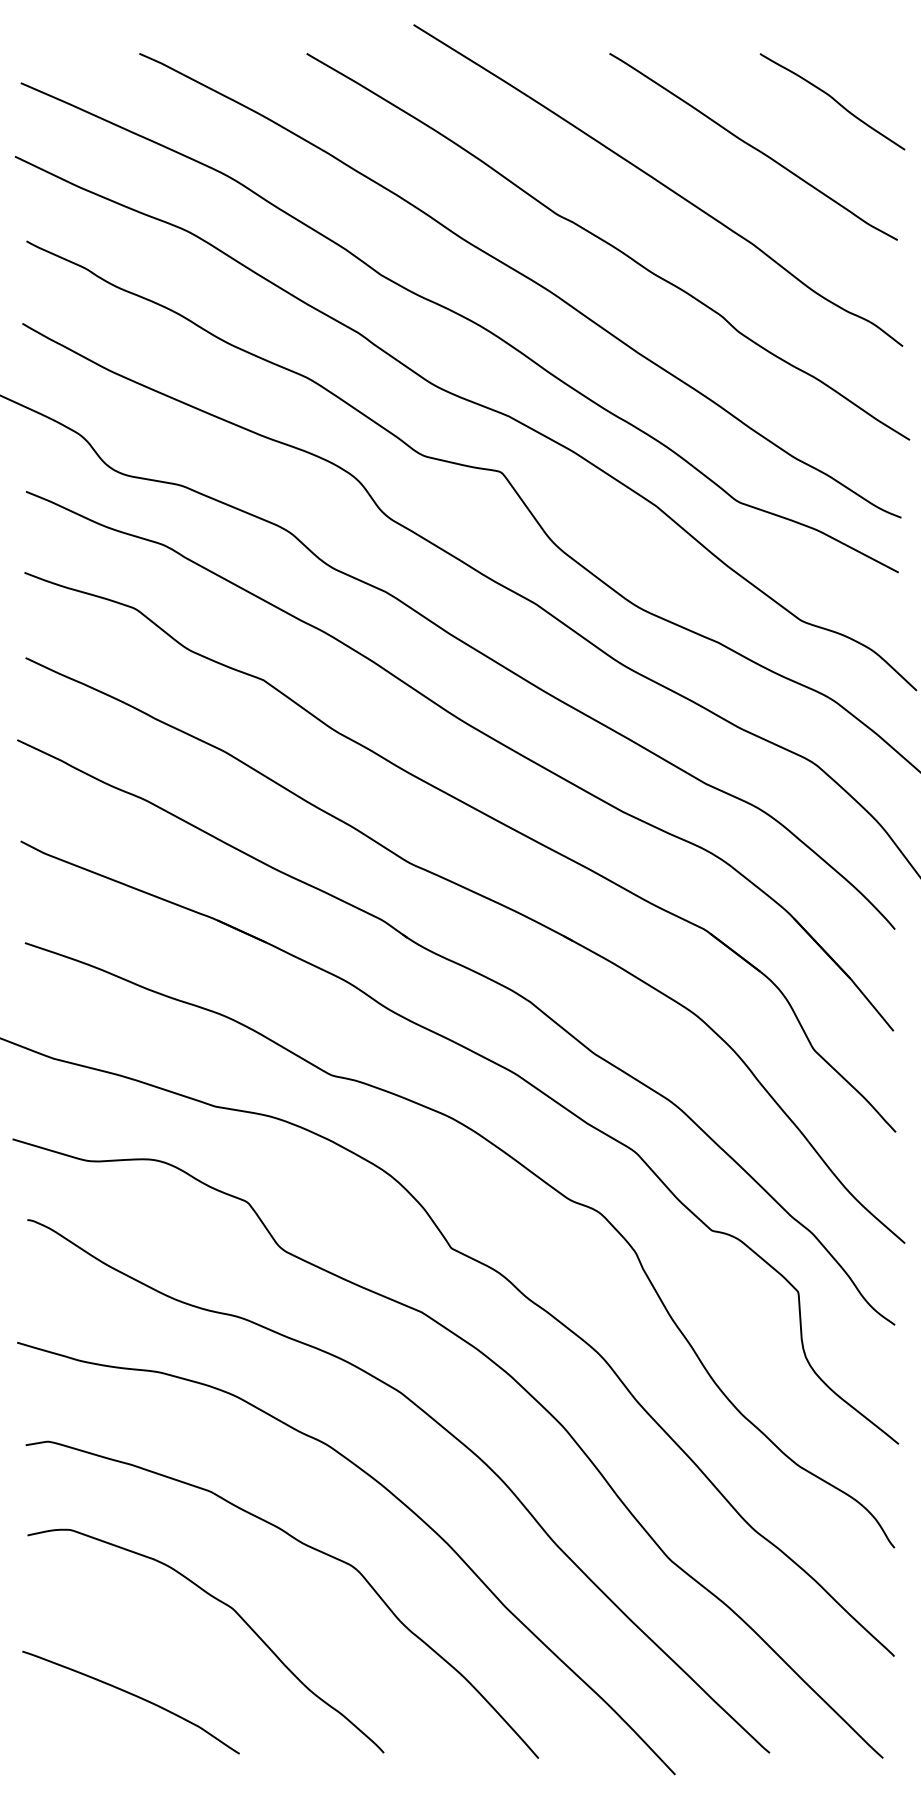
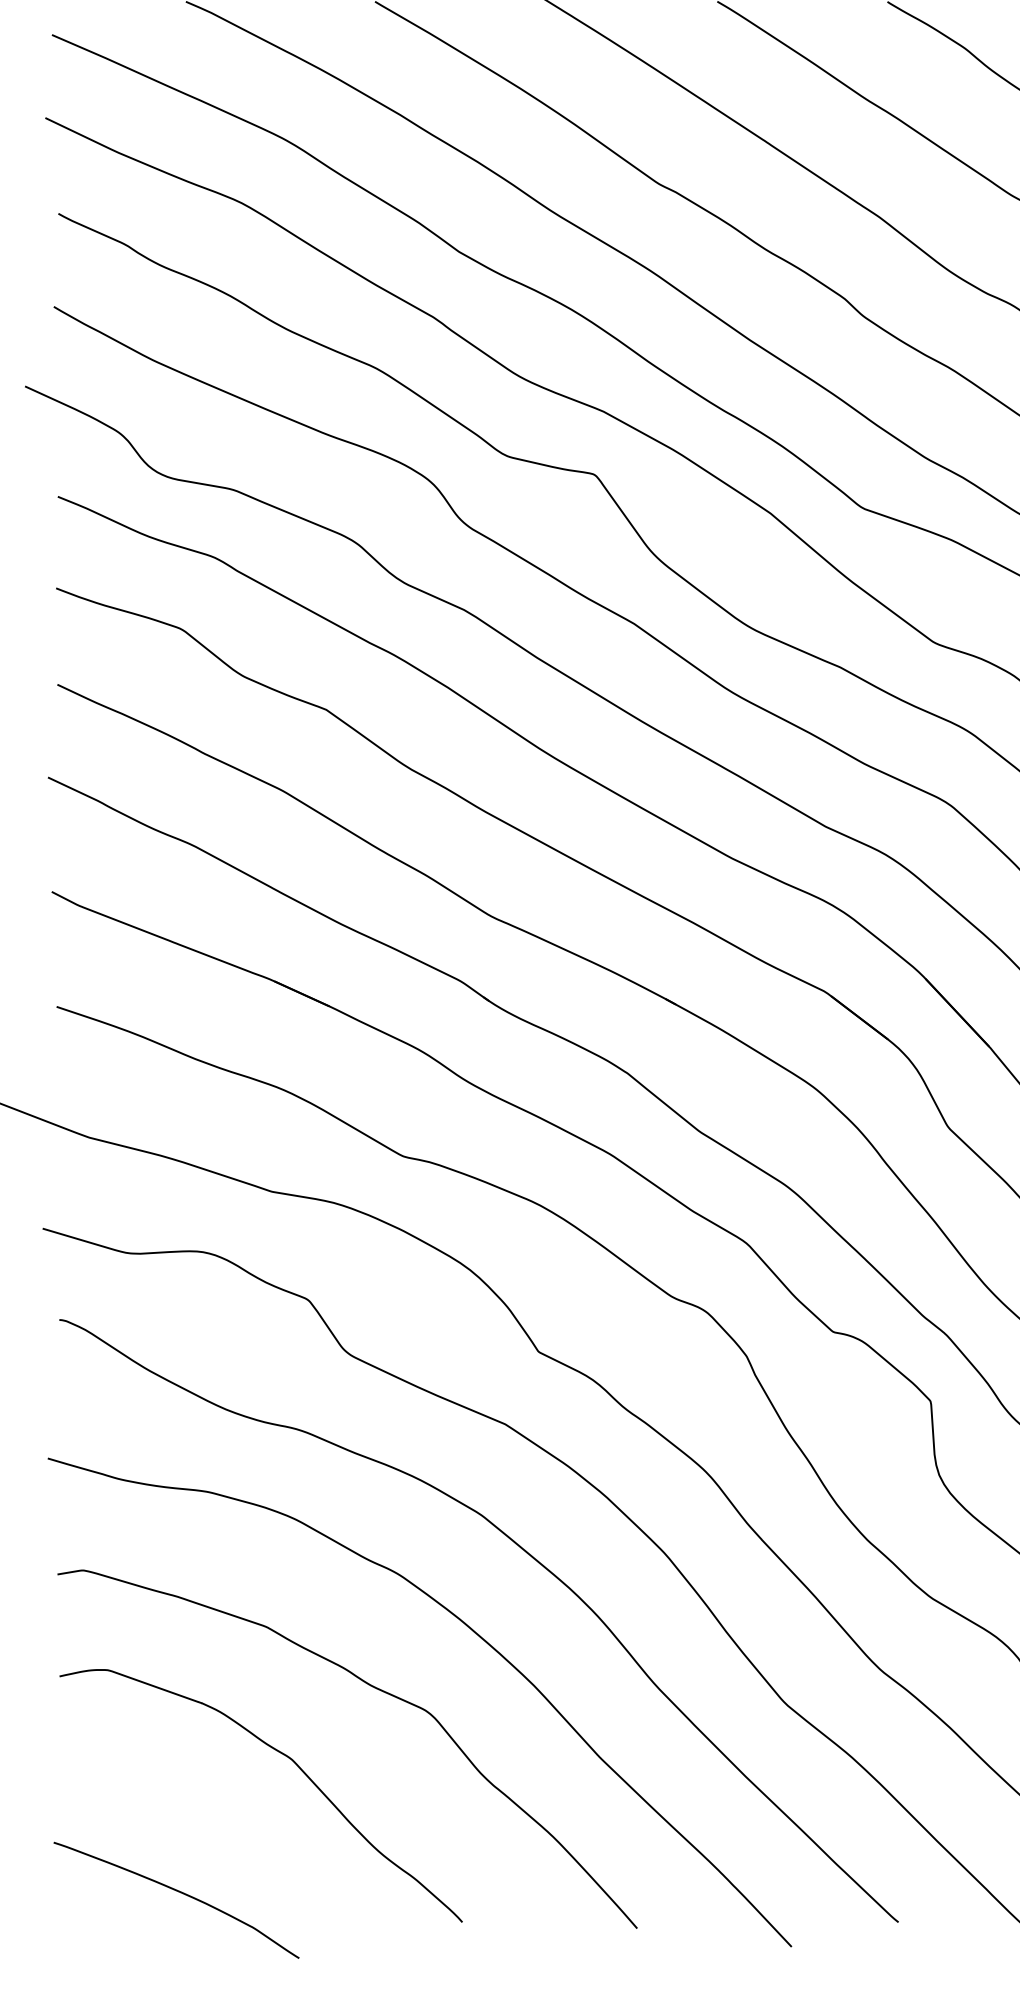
curve: (134, 1696) -> (180, 1893), moved

